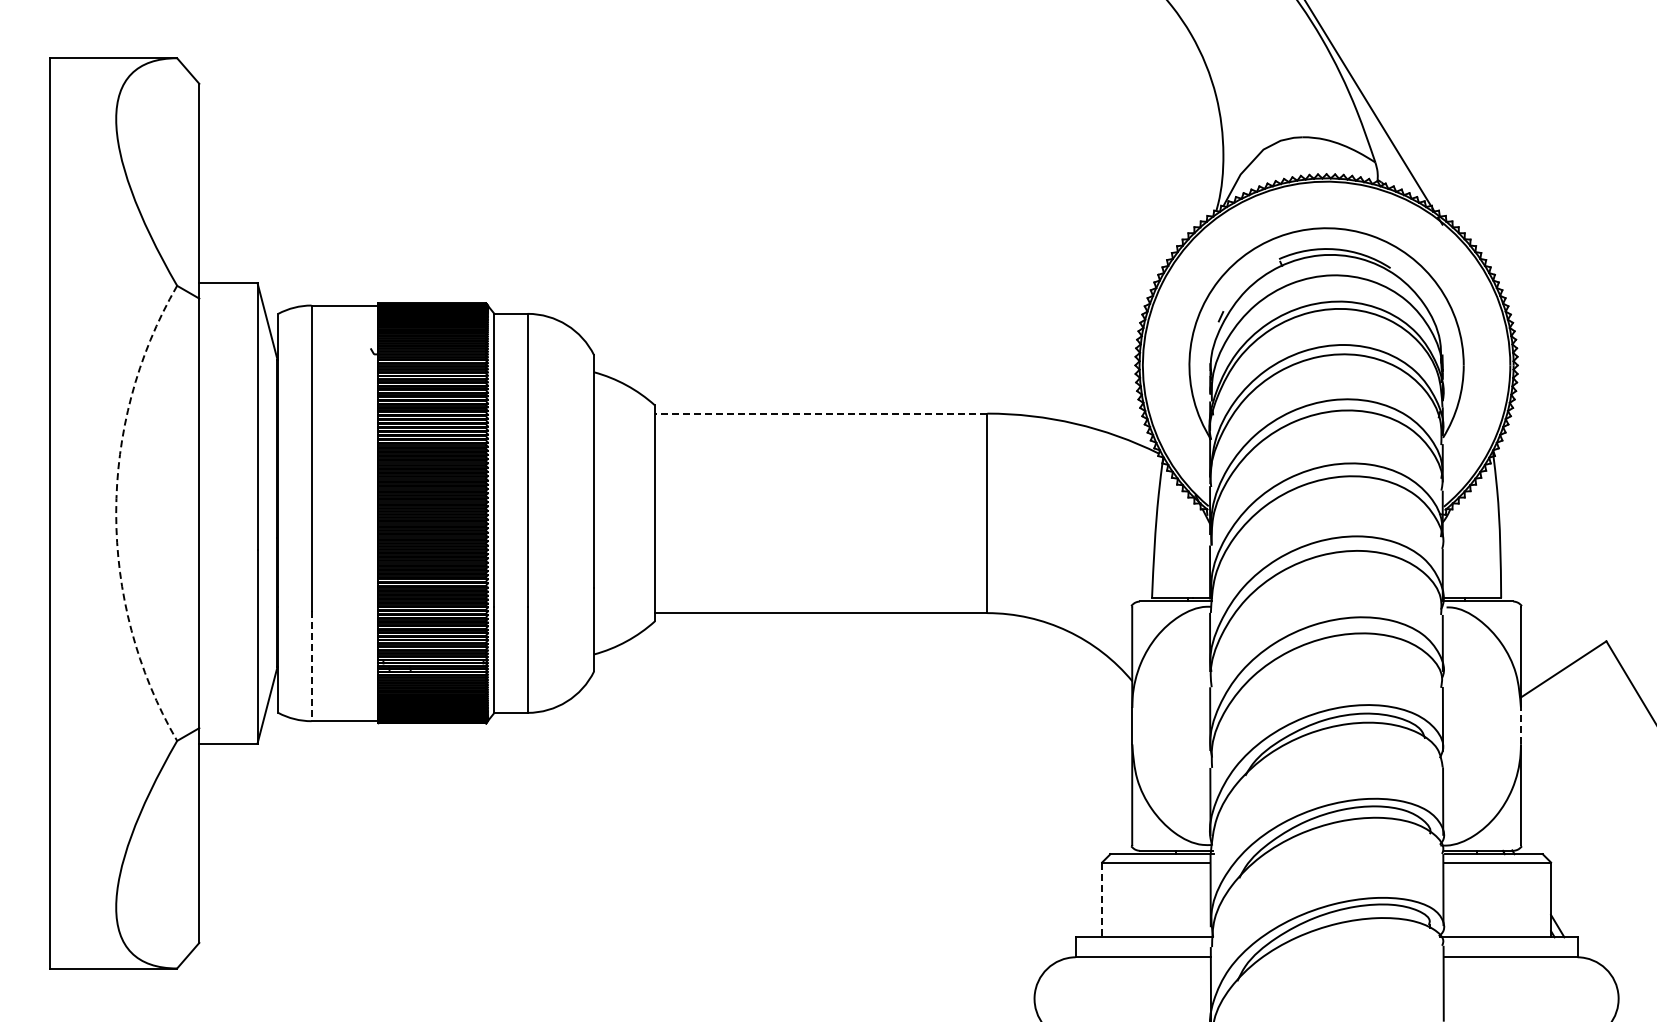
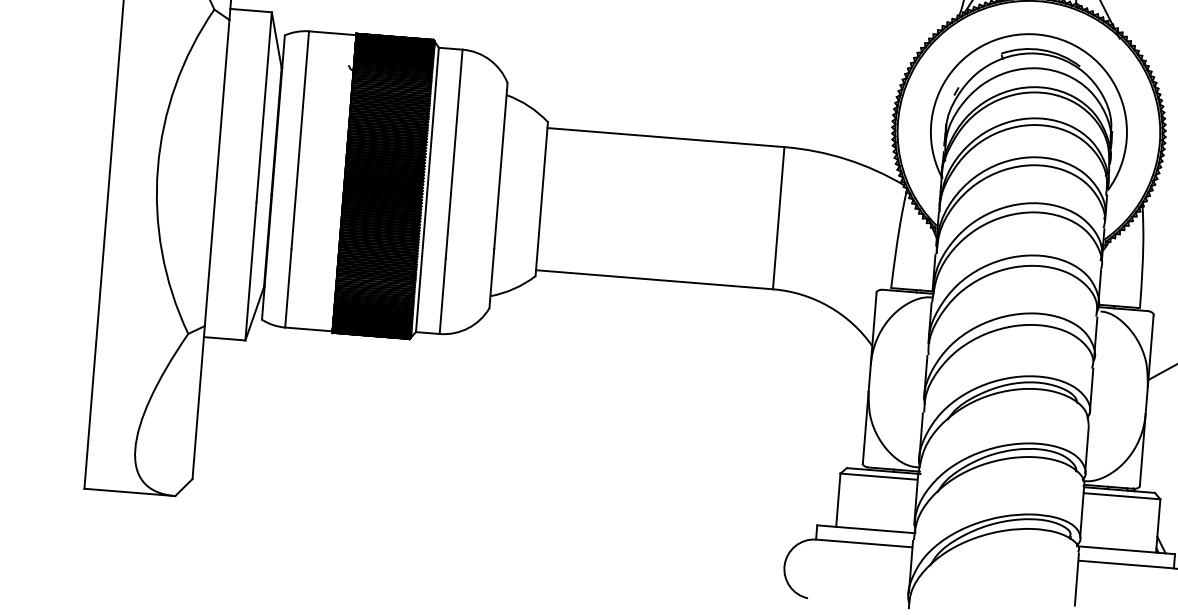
line: (820, 413) -> (665, 137), dashed -> solid
arc: (116, 513) -> (158, 168), dashed -> solid
line: (311, 666) -> (288, 288), dashed -> solid
line: (1520, 725) -> (1146, 399), dashed -> solid
line: (1102, 900) -> (838, 500), dashed -> solid

